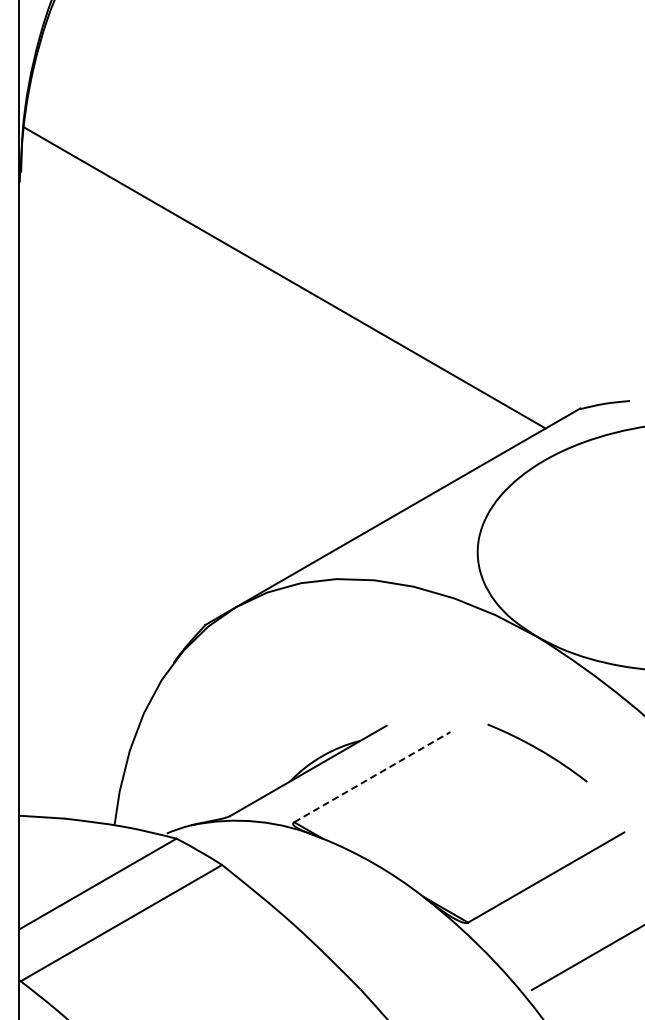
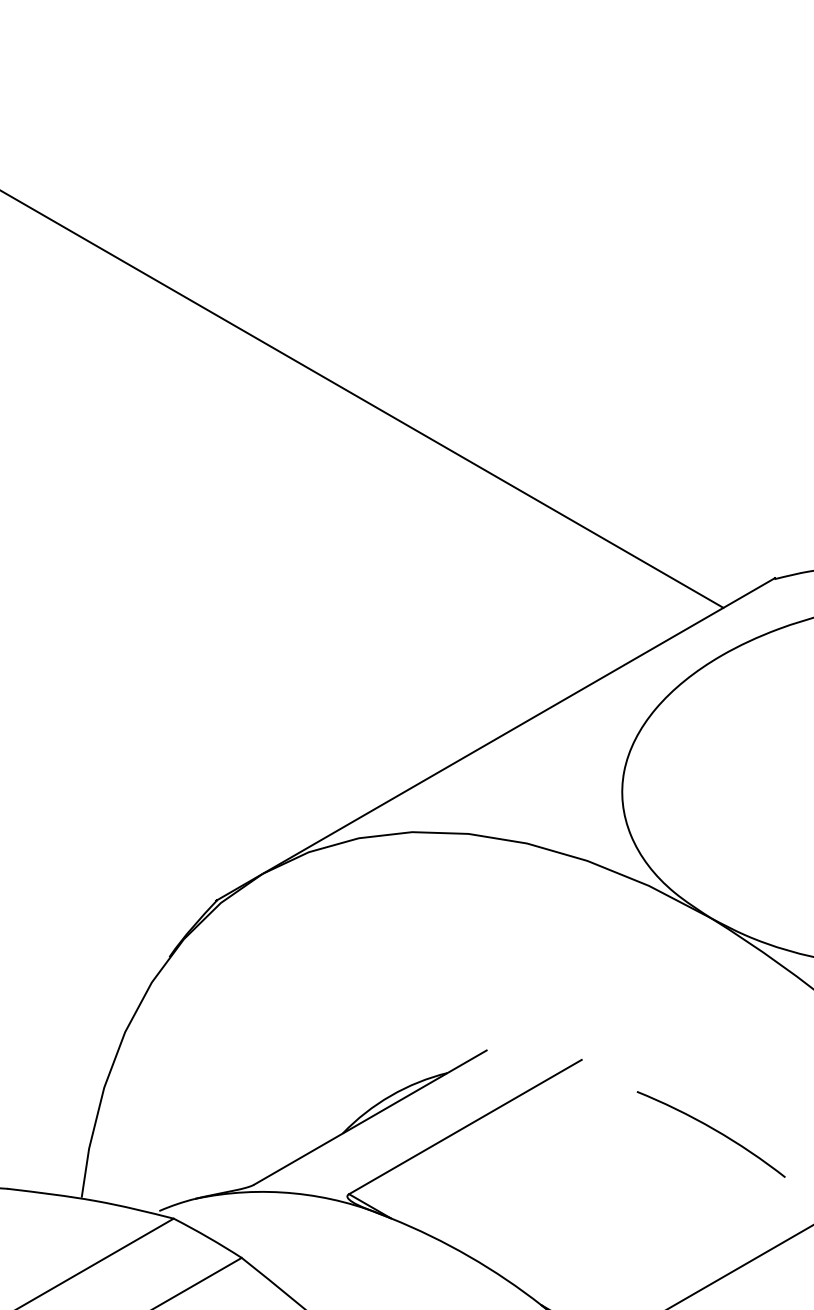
arc: (538, 750) -> (712, 1130), moved
line: (372, 776) -> (465, 1126), dashed -> solid

